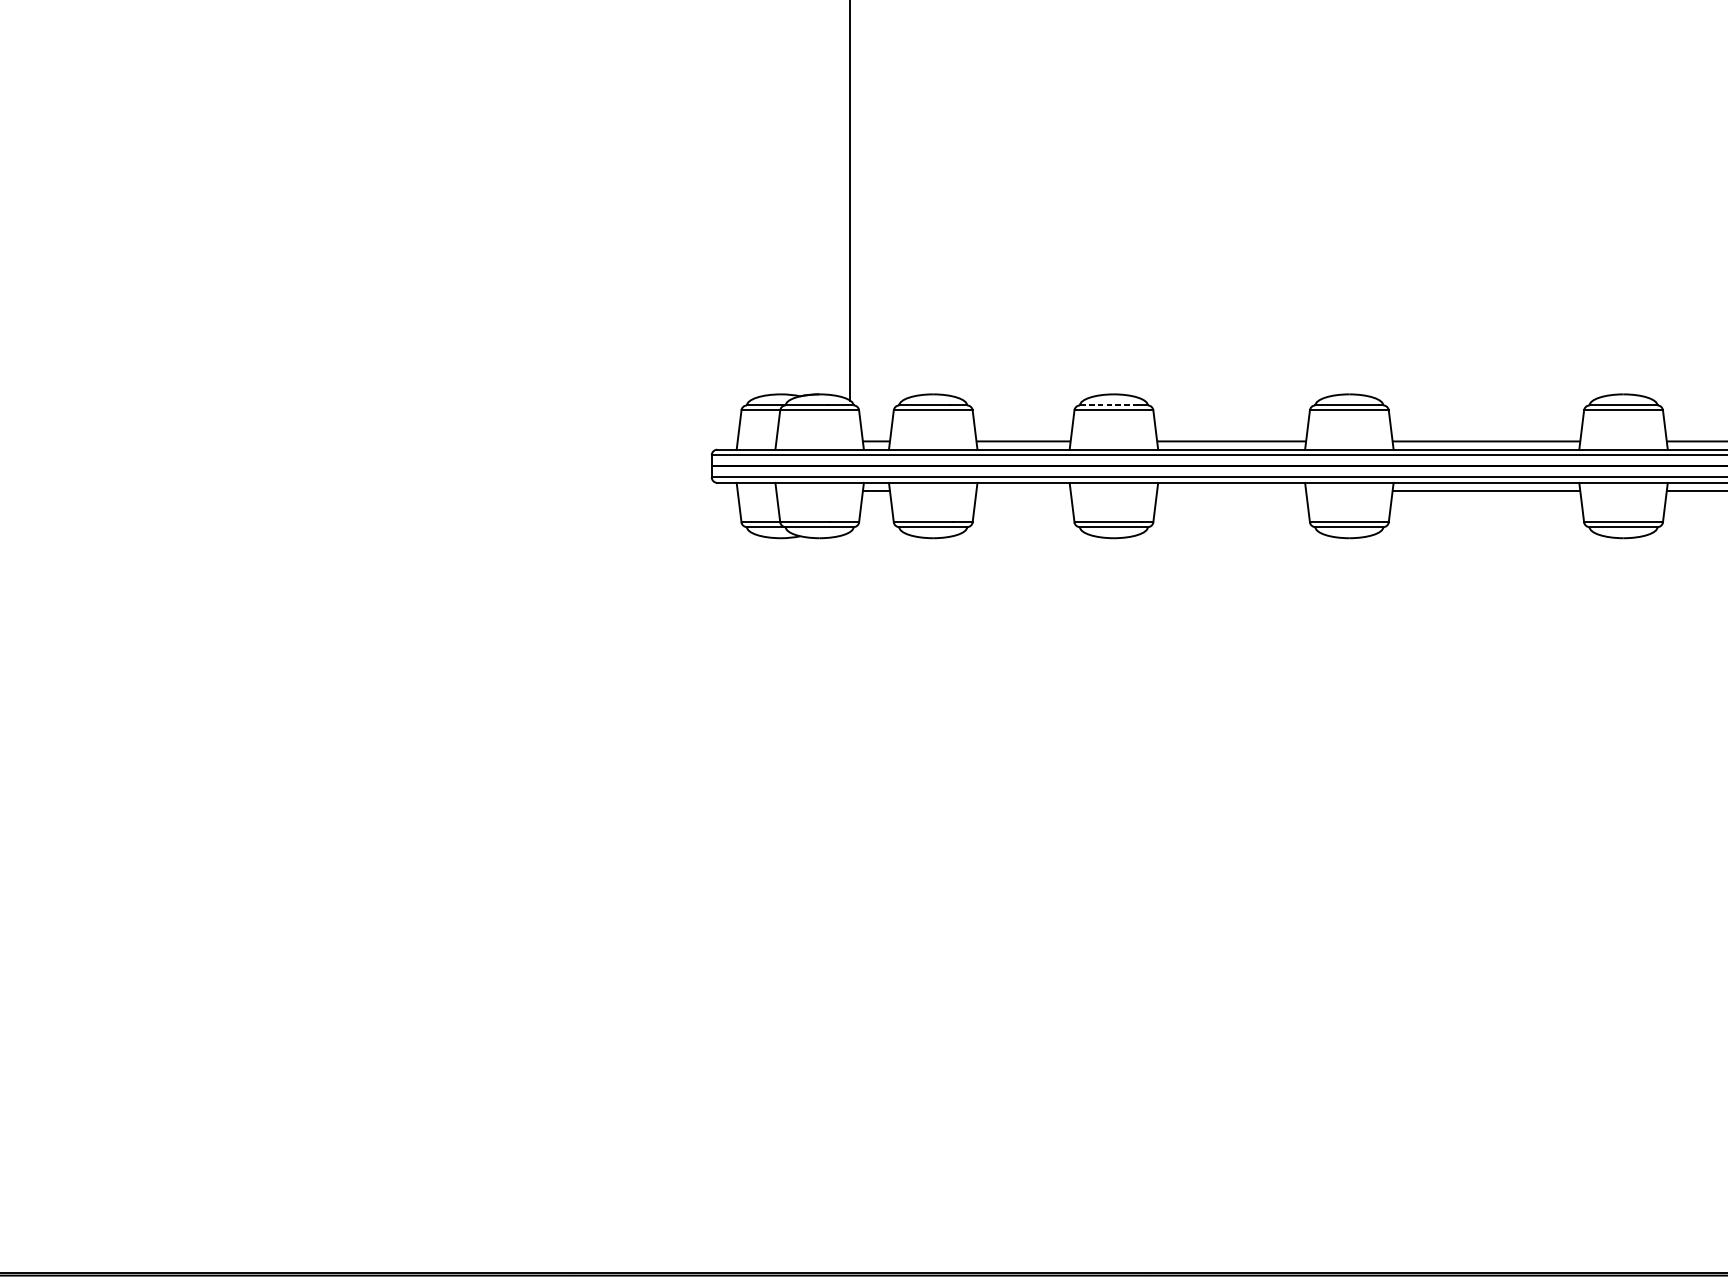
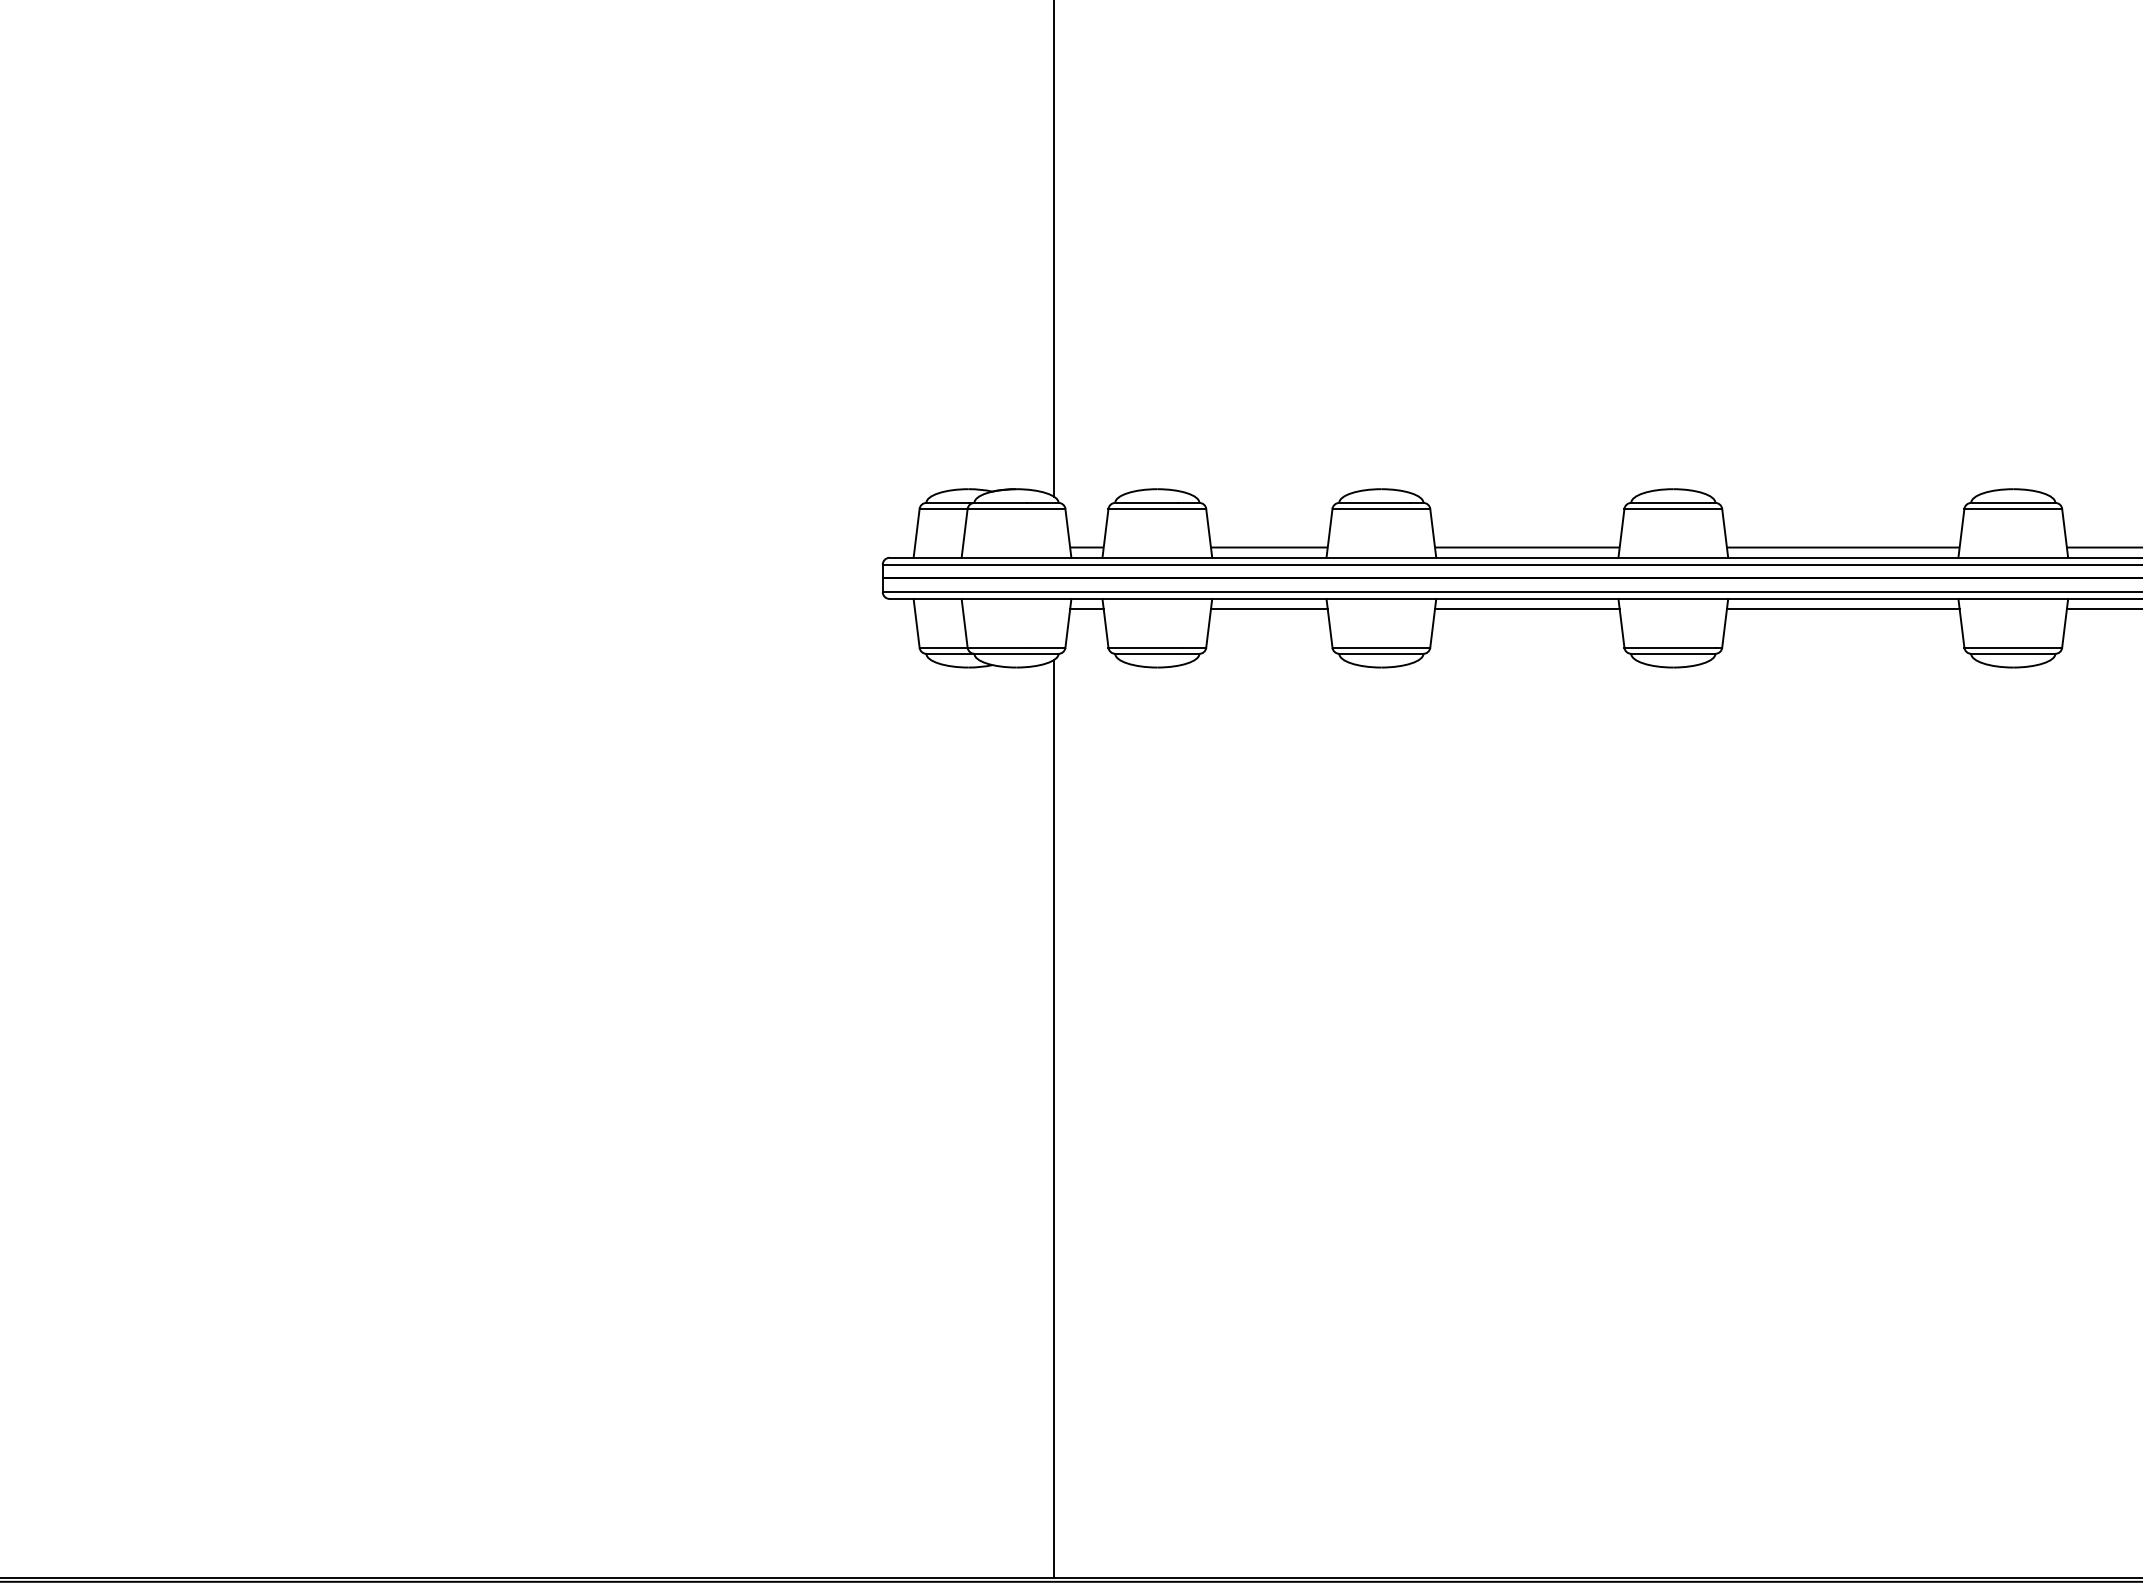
line: (1109, 405) -> (1375, 502), dashed -> solid
line: (1022, 491) -> (1268, 609), added
line: (1230, 491) -> (1526, 609), added
line: (850, 901) -> (1054, 1118), added

